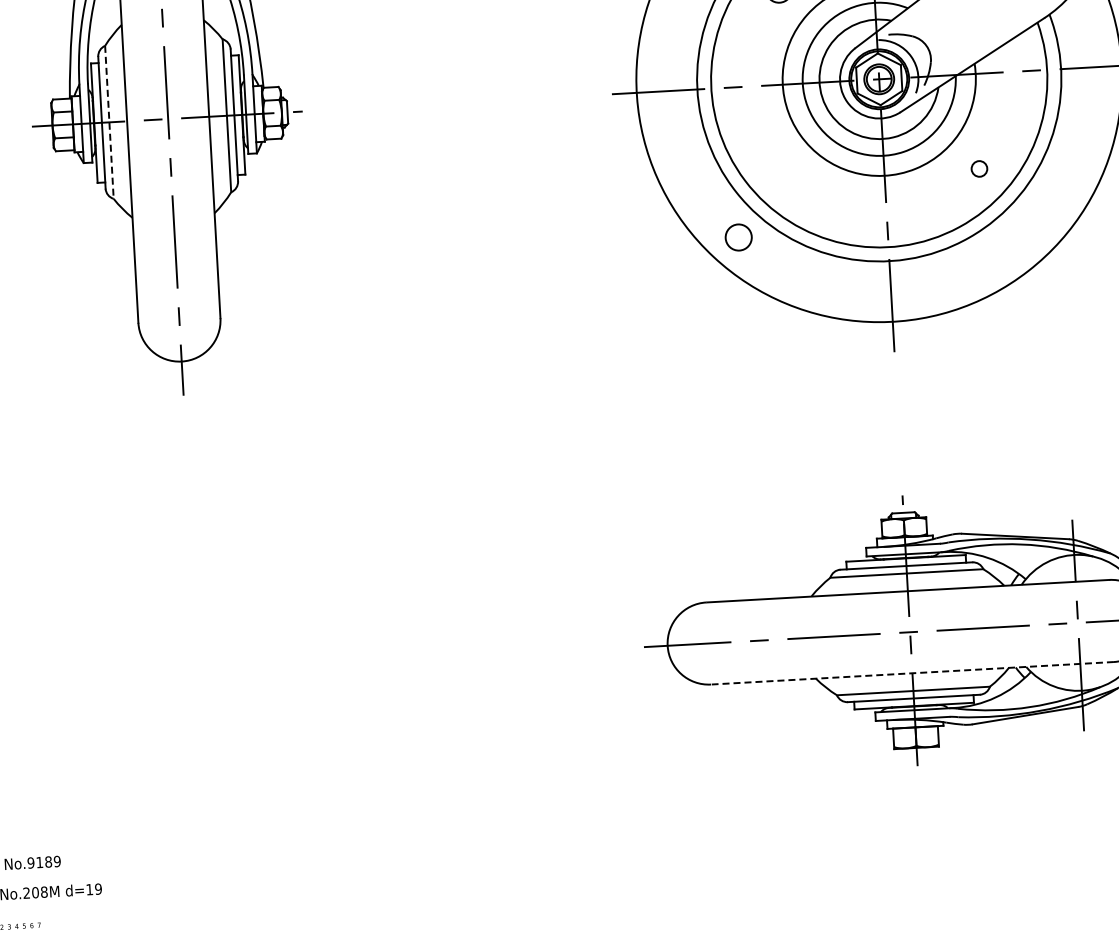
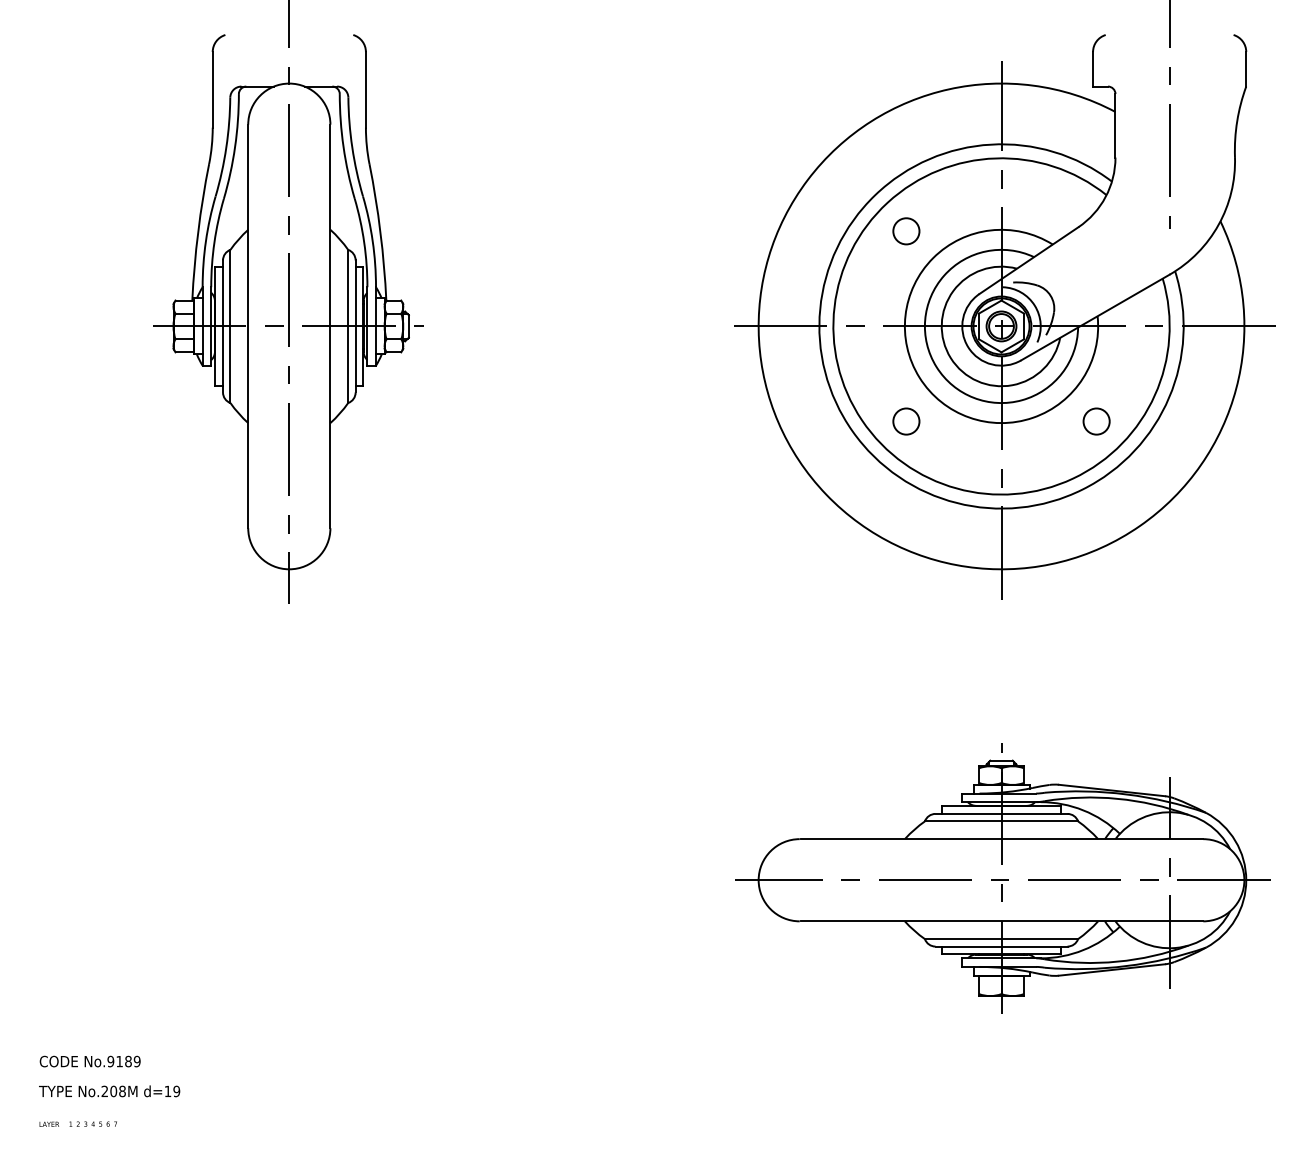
line: (109, 122) -> (230, 326), dashed -> solid
circle: (979, 168) -> (1096, 421), size x1.67
circle: (738, 237) -> (906, 421), moved
line: (912, 673) -> (1001, 921), dashed -> solid

